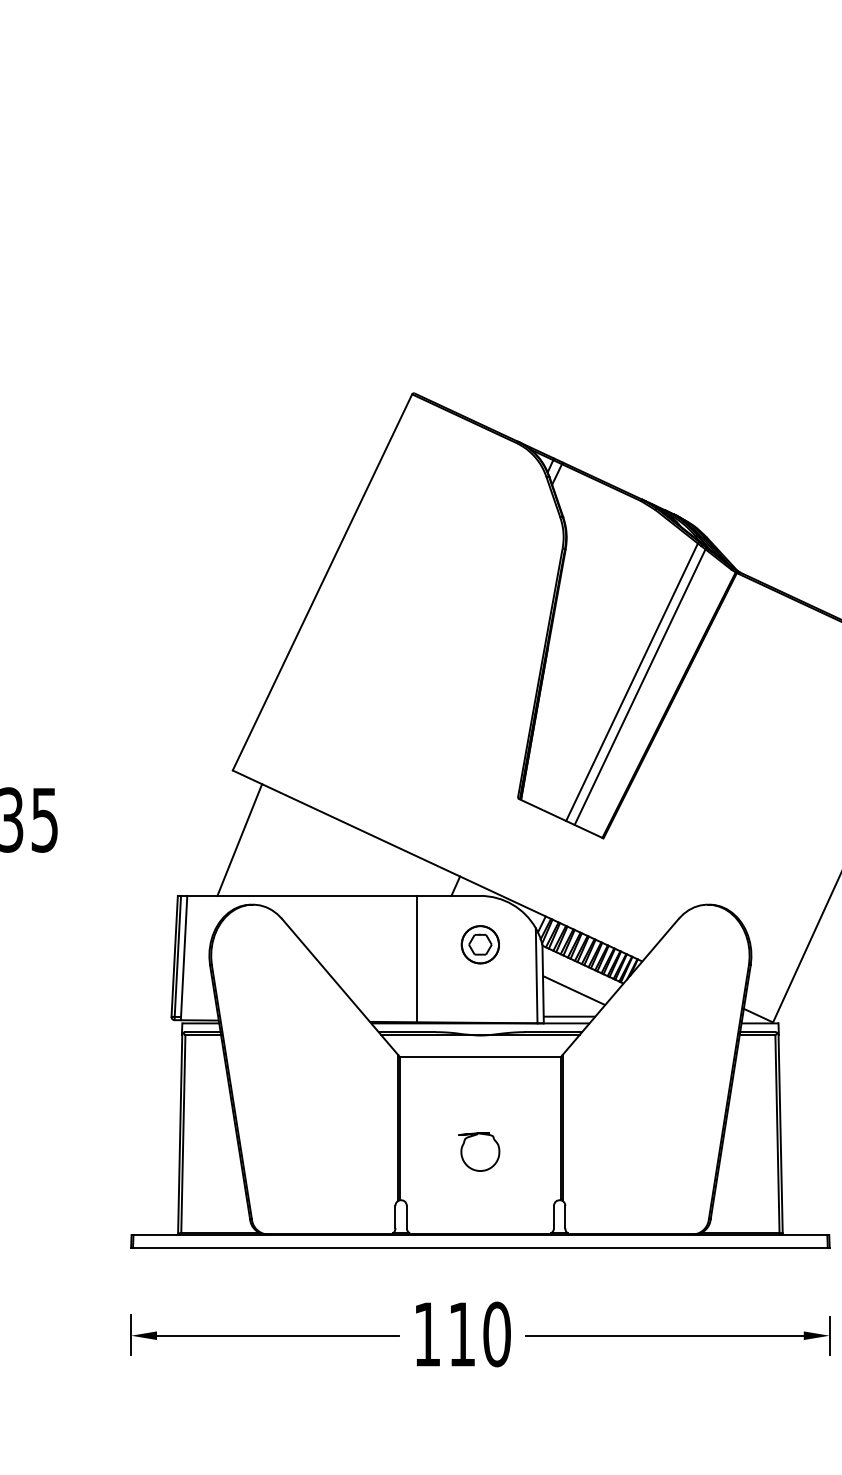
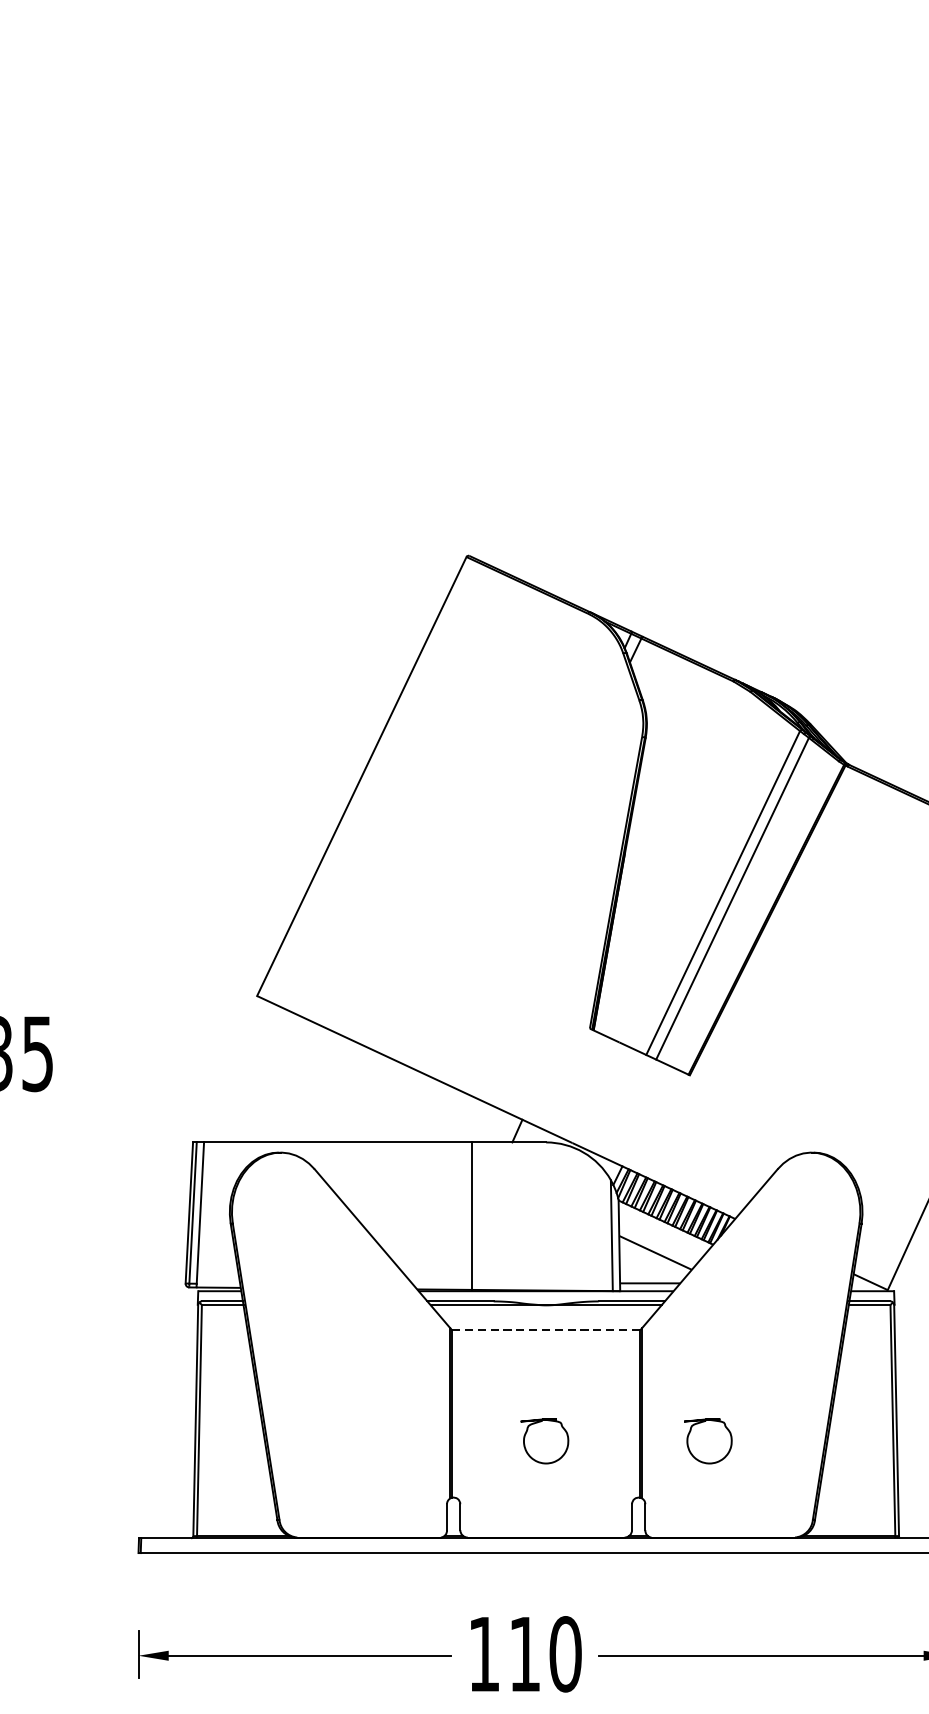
line: (239, 839) -> (264, 1076), removed
part: (479, 944) -> (545, 1199), removed
line: (480, 1056) -> (546, 1329), solid -> dashed
part: (619, 1151) -> (708, 1440), added

